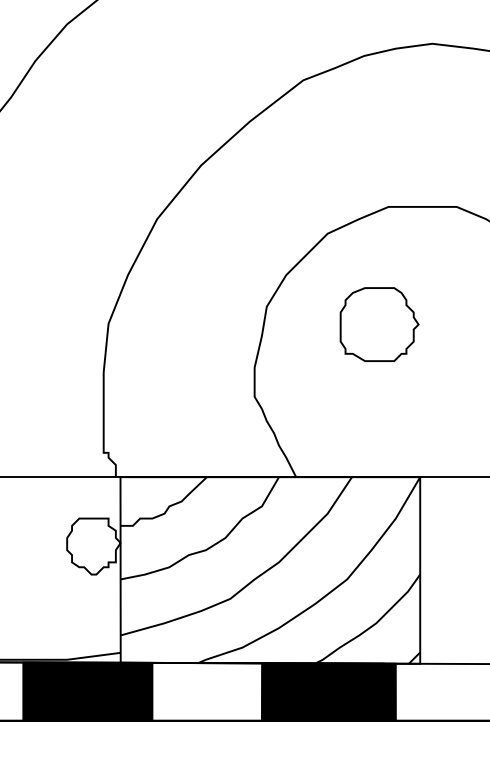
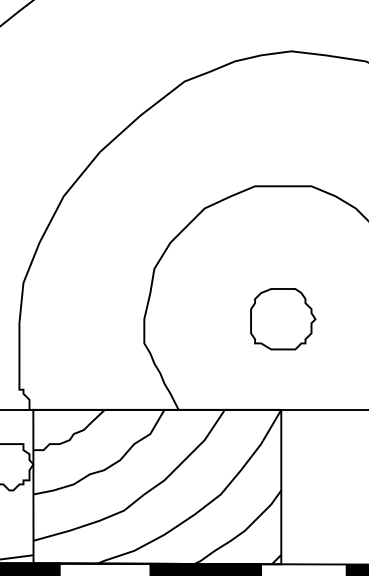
part: (379, 324) -> (283, 319), moved

